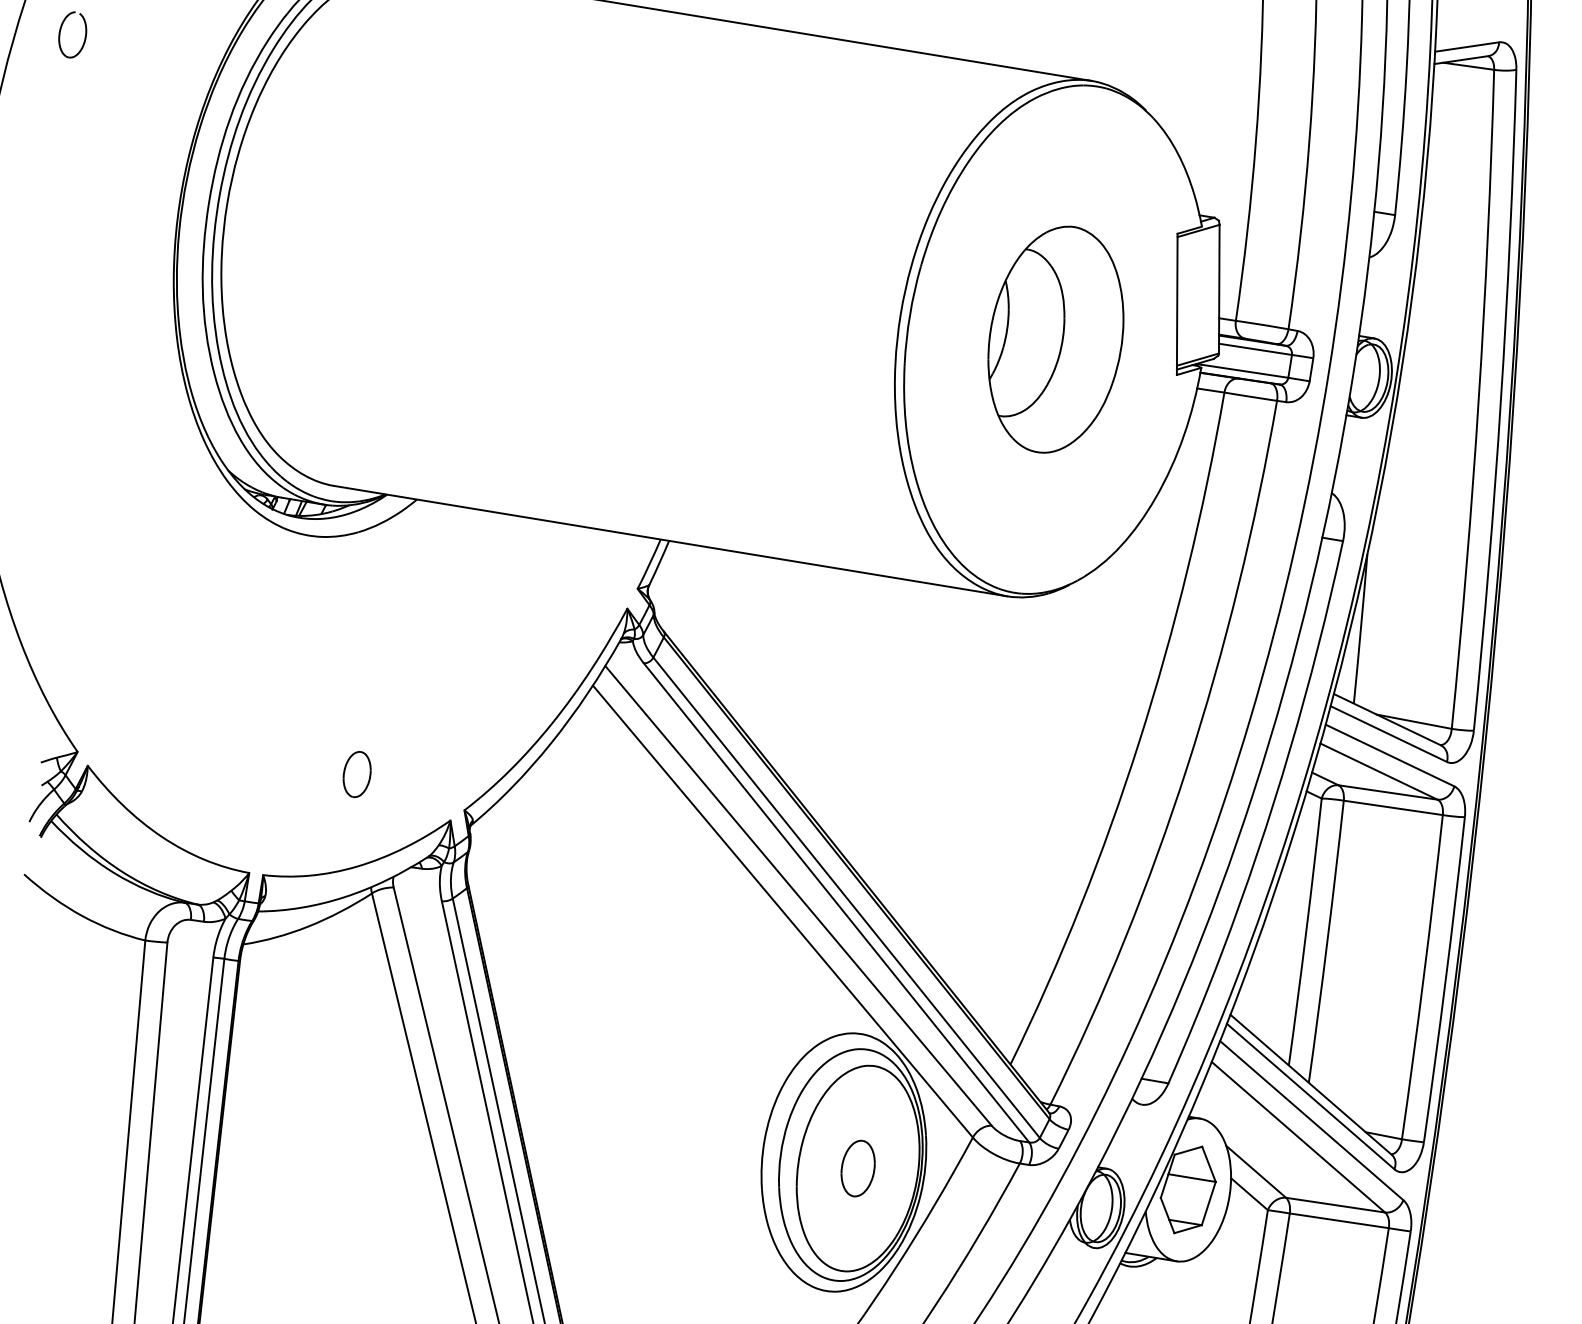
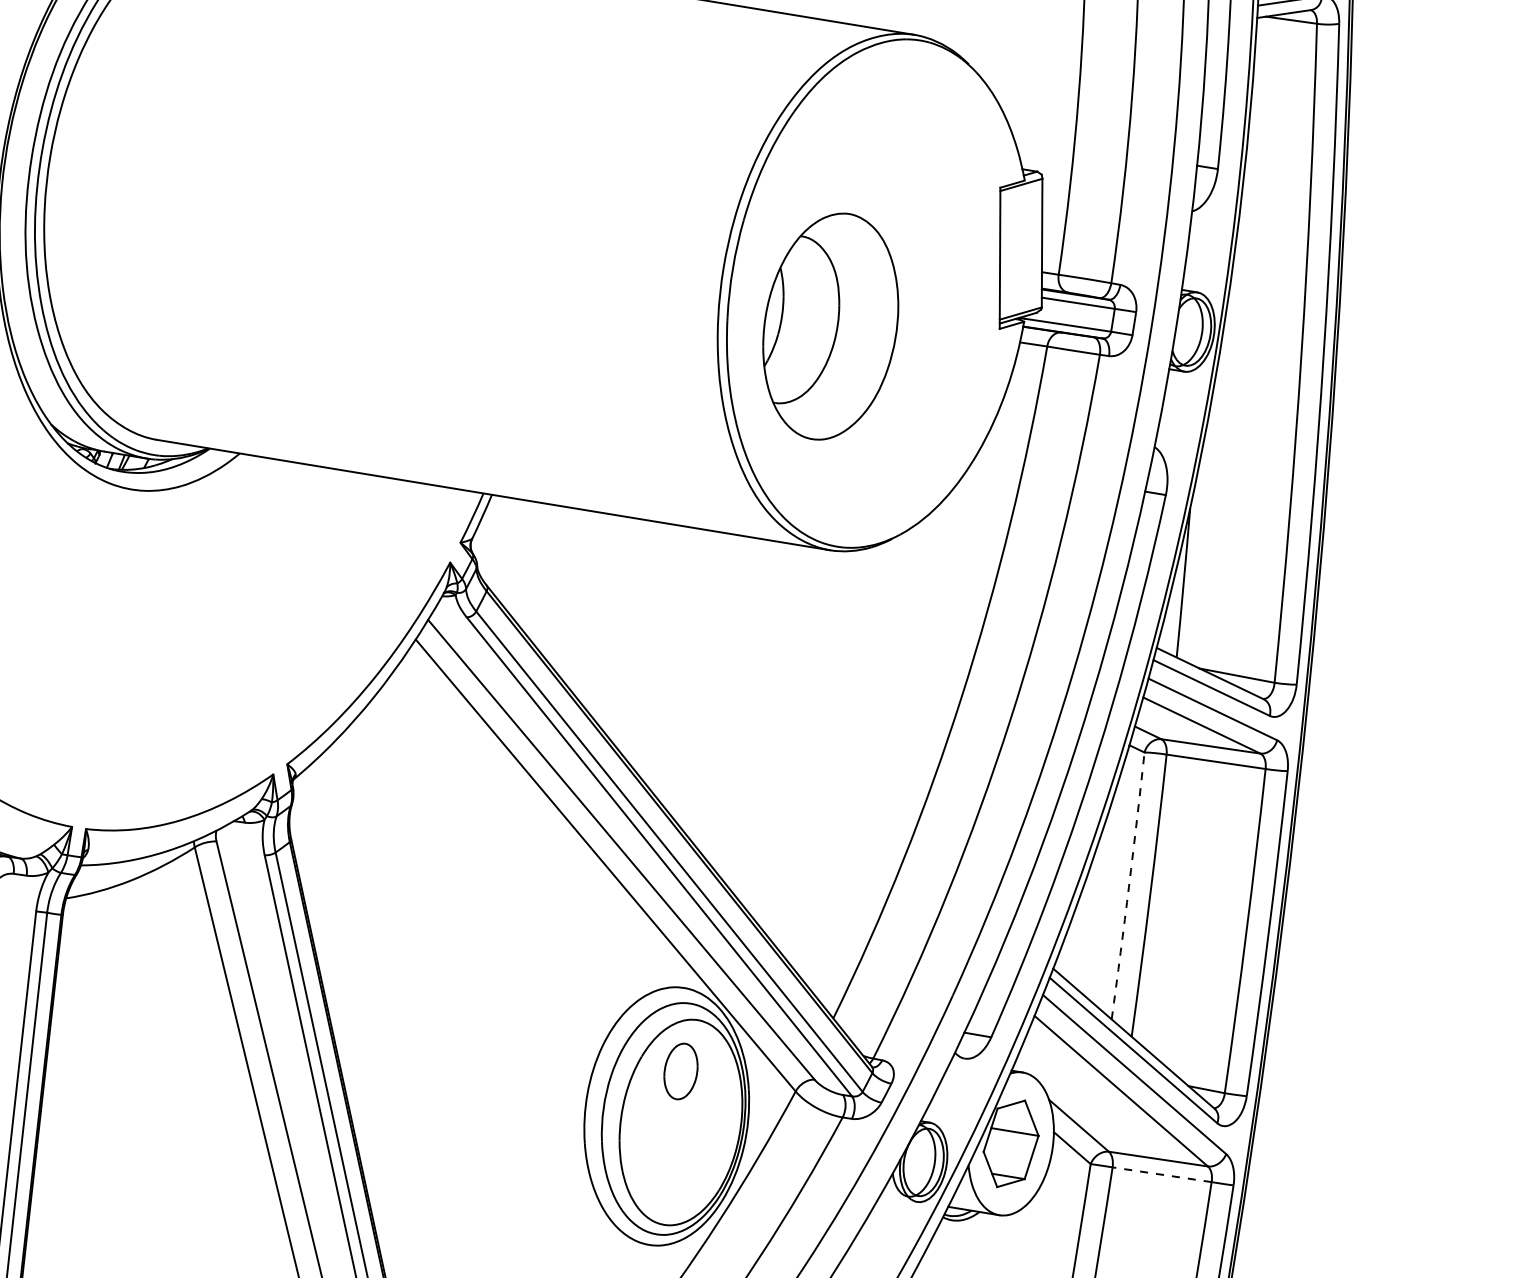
part: (1055, 339) -> (830, 326), moved
part: (356, 774) -> (179, 728), removed
arc: (1306, 932) -> (1129, 886), solid -> dashed
part: (857, 1168) -> (680, 1071), moved
line: (1338, 1220) -> (1161, 1174), solid -> dashed

